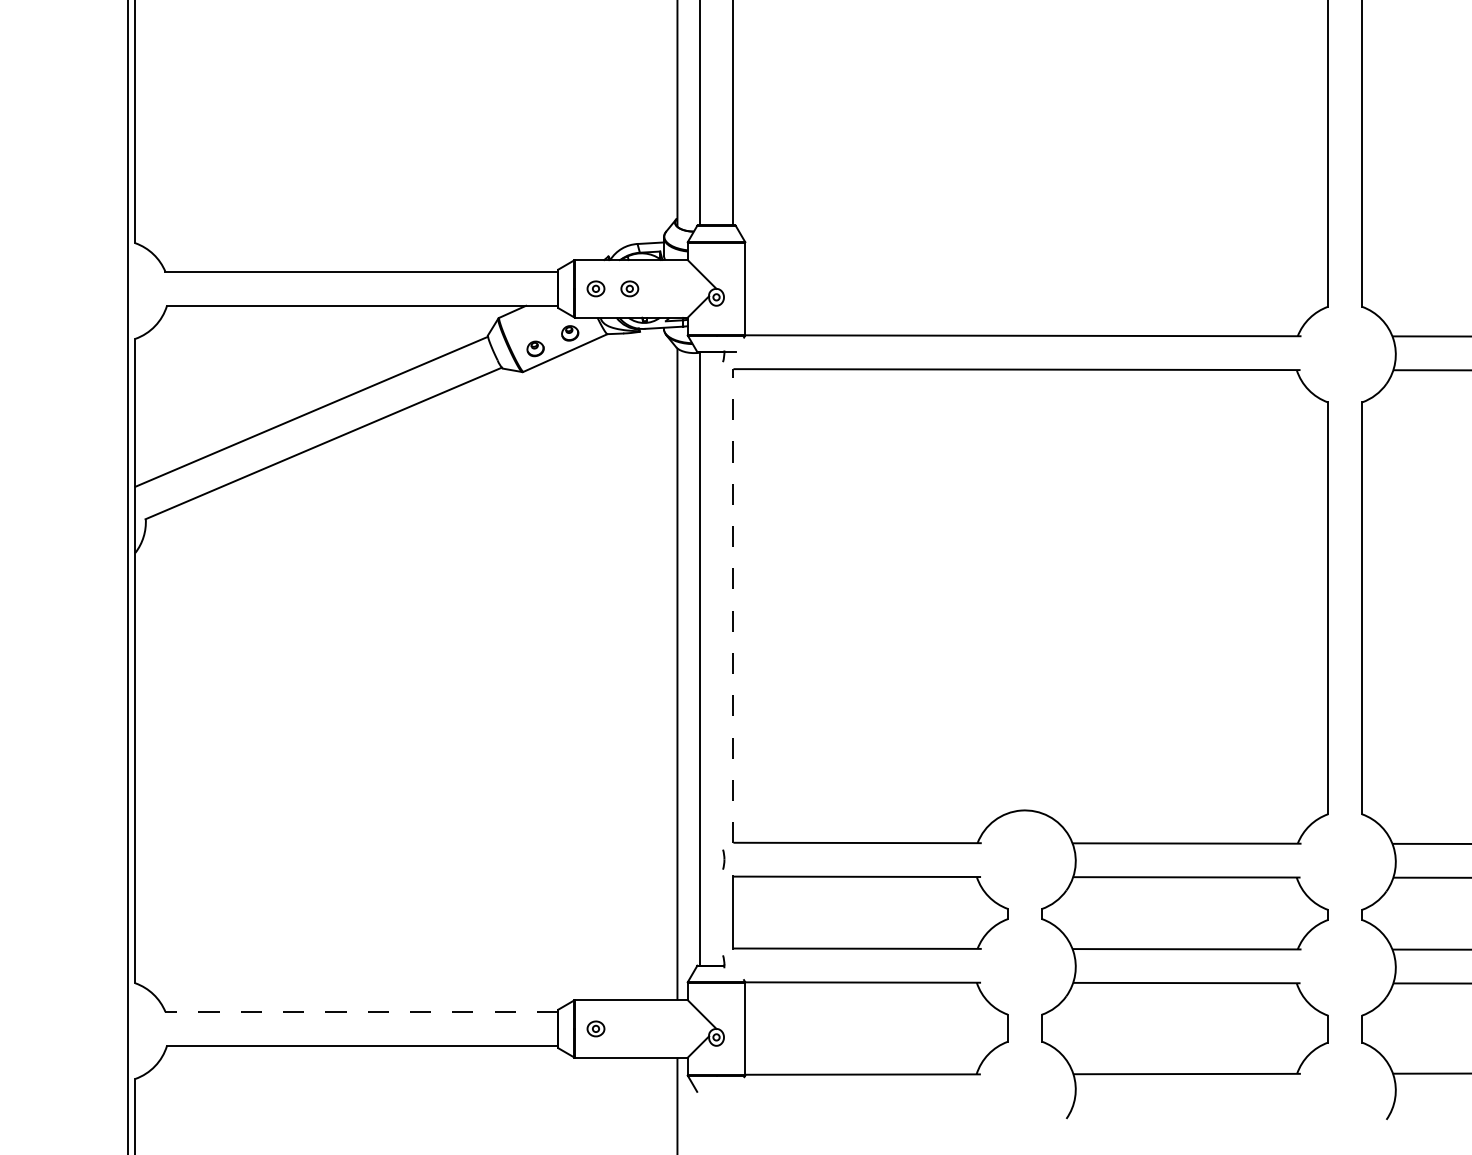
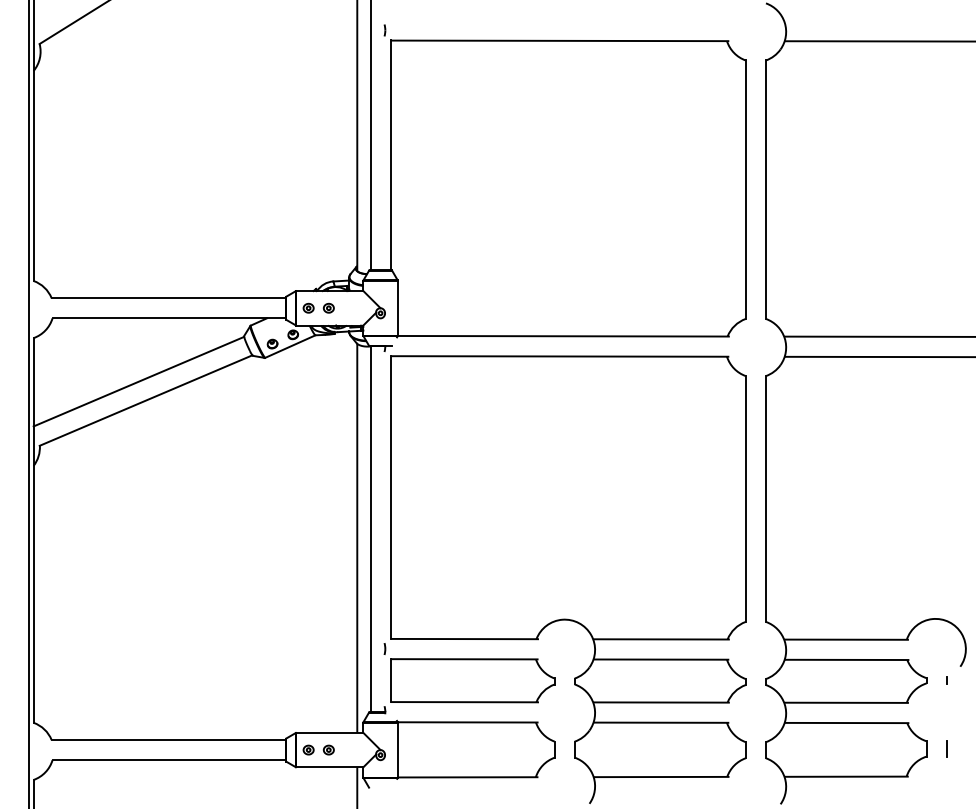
line: (733, 605) -> (390, 497), dashed -> solid
line: (361, 1011) -> (168, 739), dashed -> solid
part: (629, 1027) -> (328, 749), added

